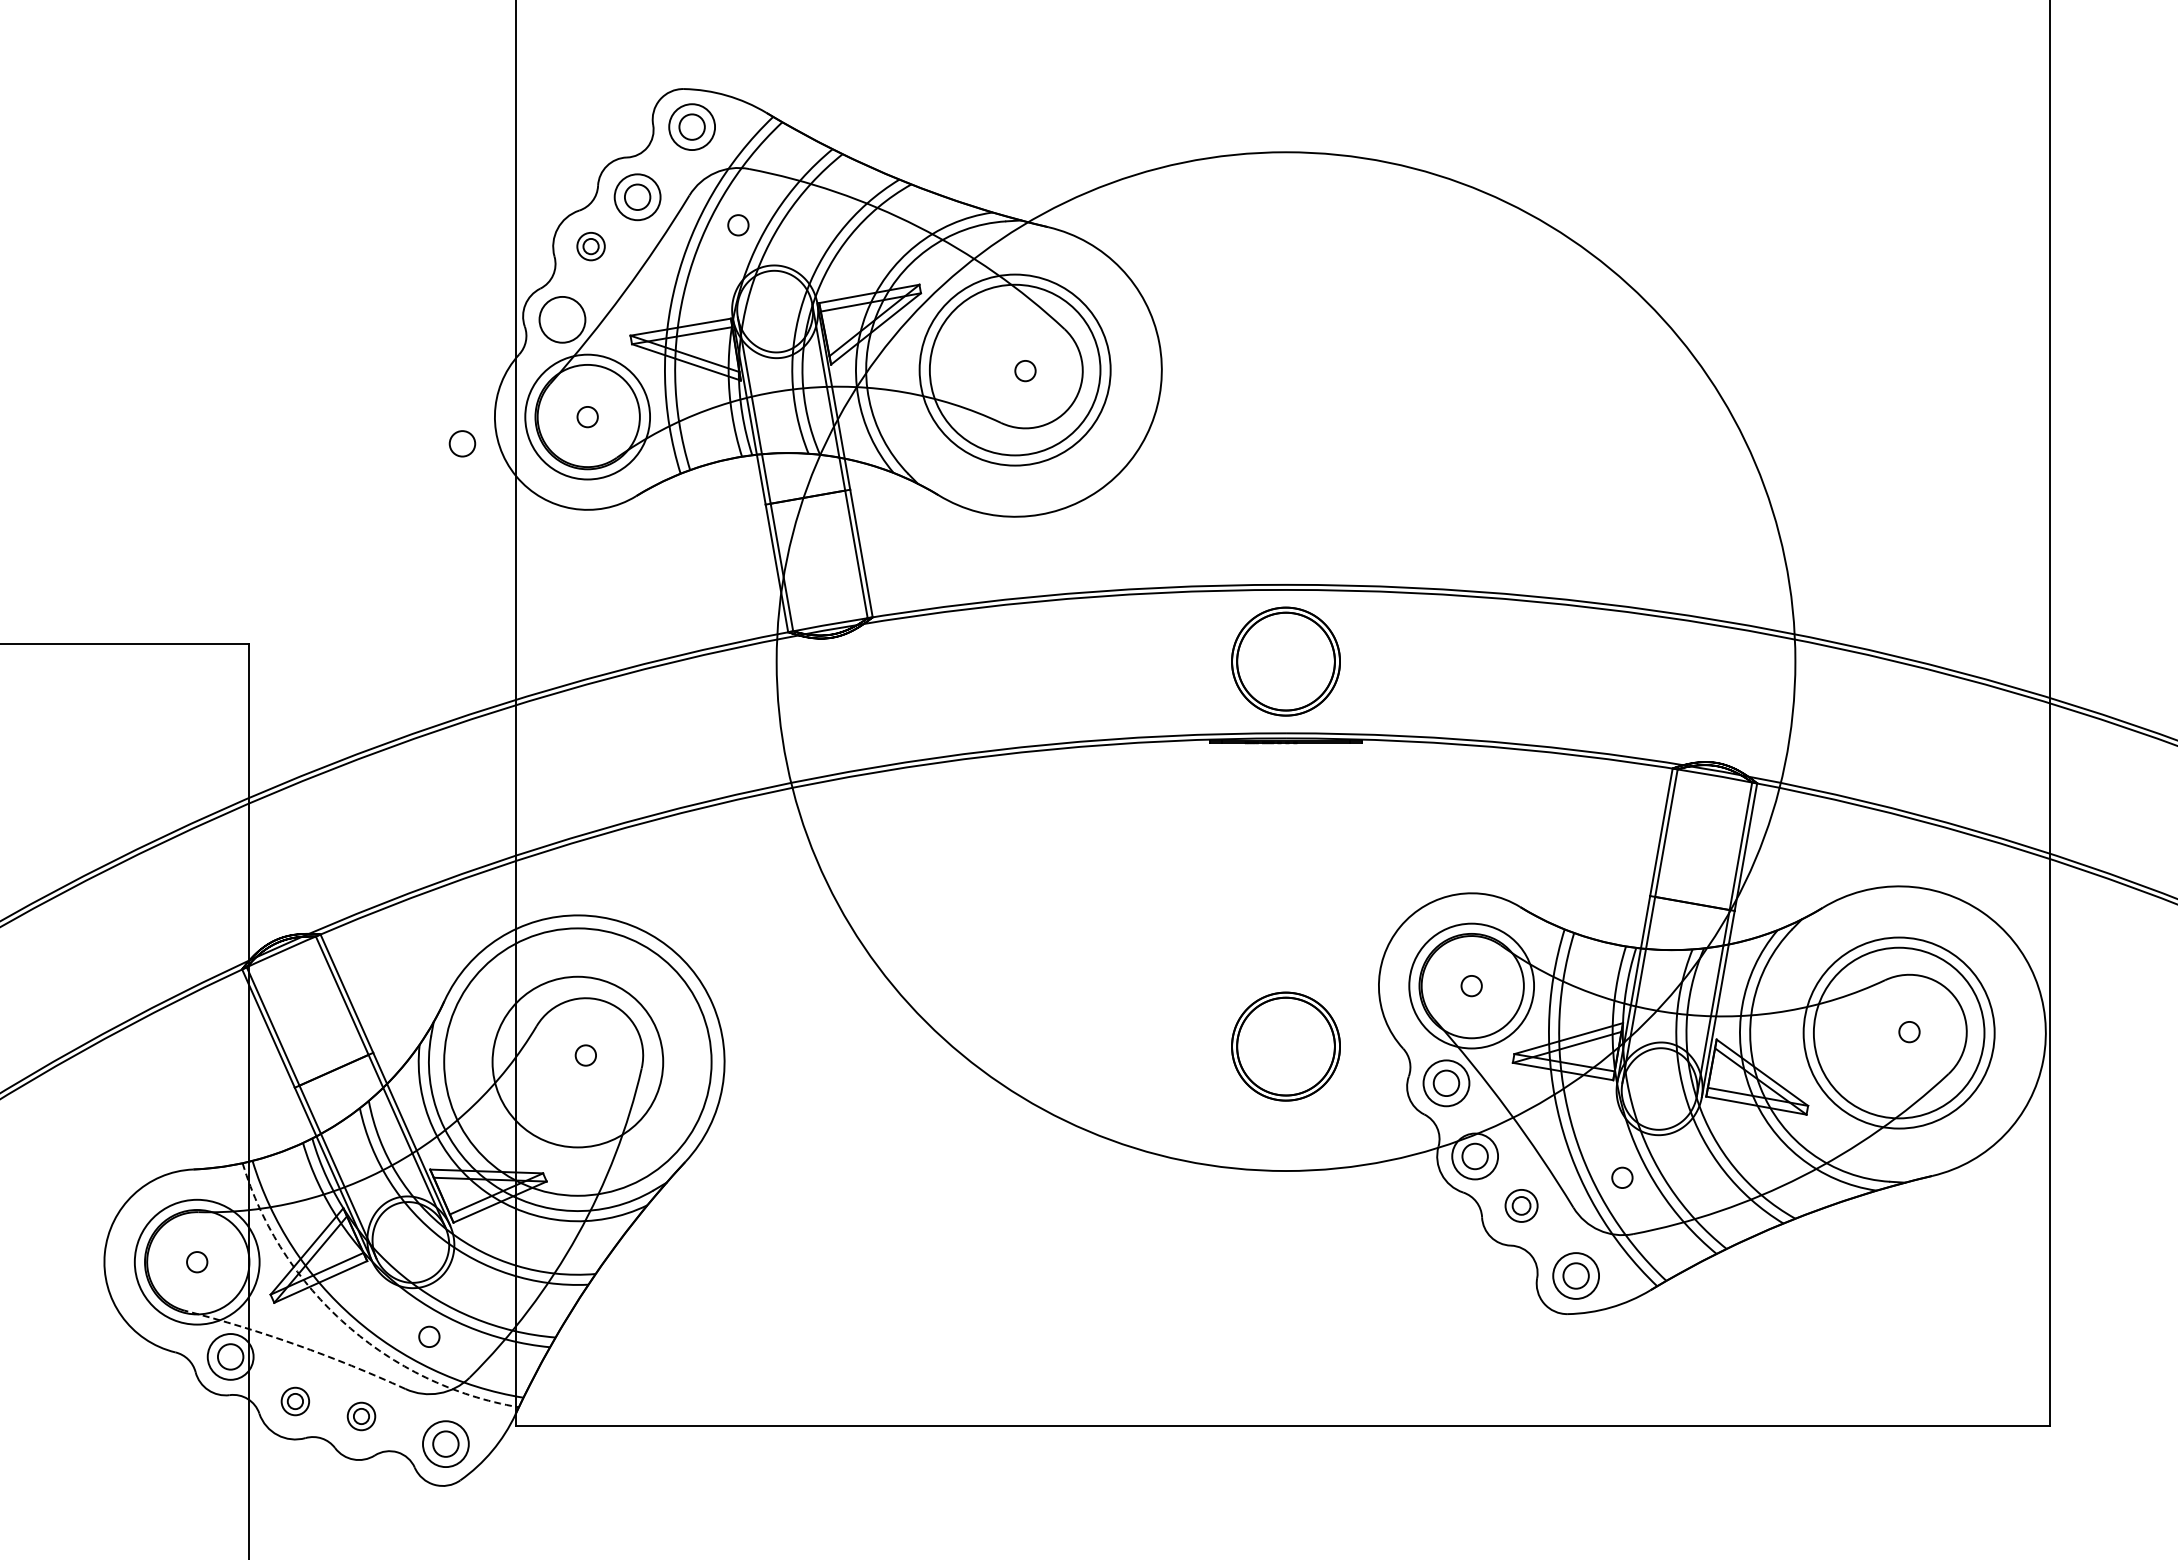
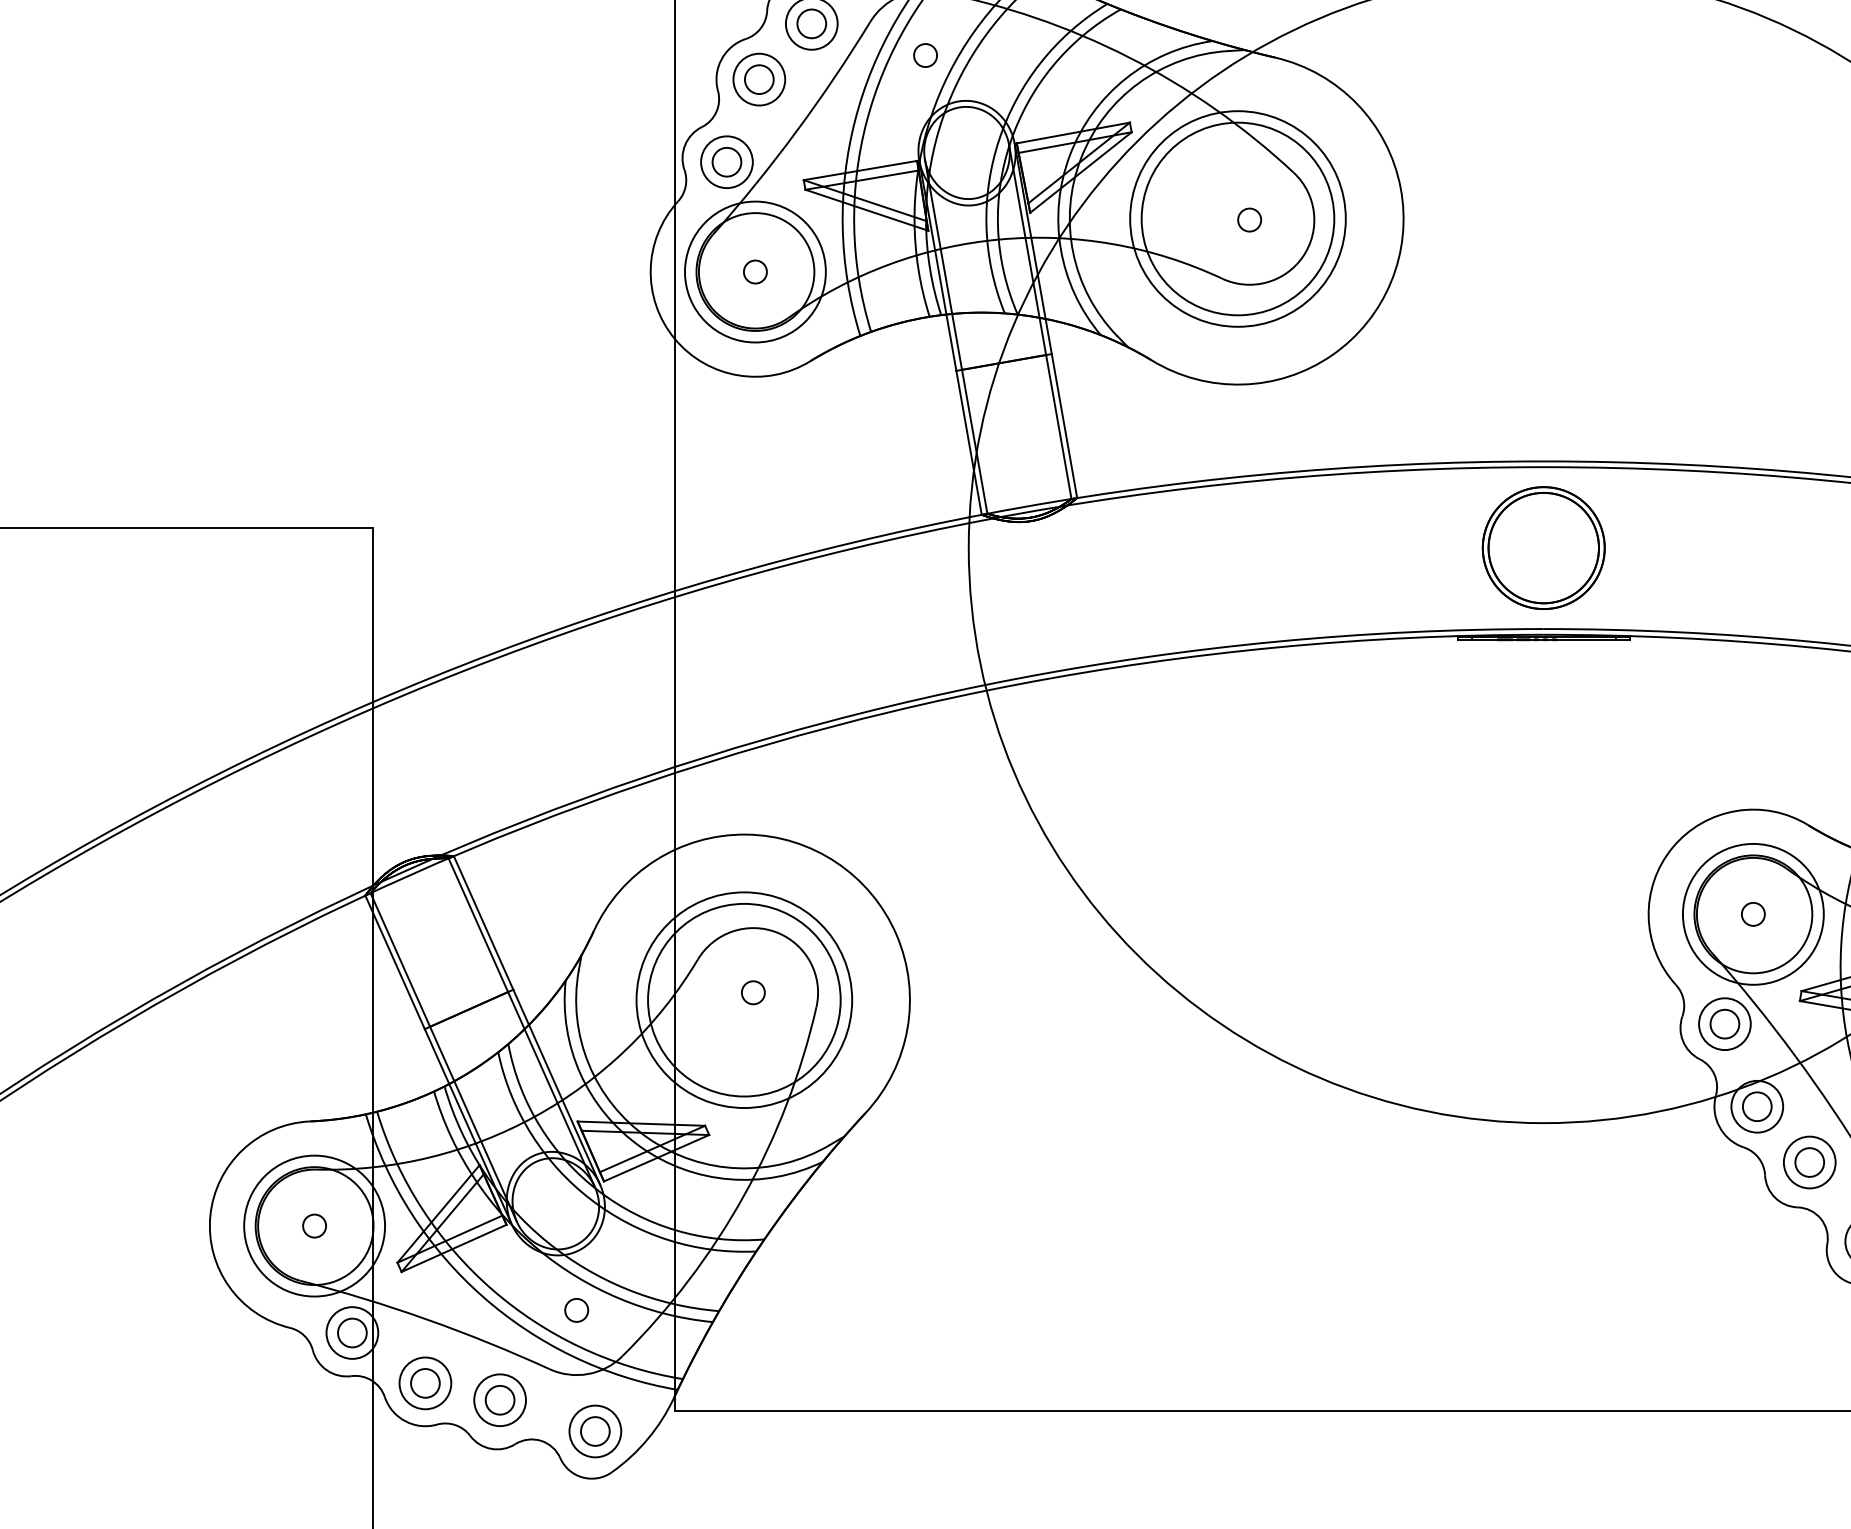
part: (590, 246) -> (758, 79), size x1.67
circle: (462, 443) -> (726, 161), moved
part: (1285, 1046) -> (1543, 982), removed
circle: (577, 1061) -> (743, 999), size x0.71
part: (1521, 1205) -> (1809, 1162), size x1.43
arc: (346, 1324) -> (483, 1296), dashed -> solid
arc: (296, 1345) -> (426, 1320), dashed -> solid
part: (295, 1401) -> (425, 1383), size x1.67
part: (361, 1416) -> (500, 1400), size x1.67

